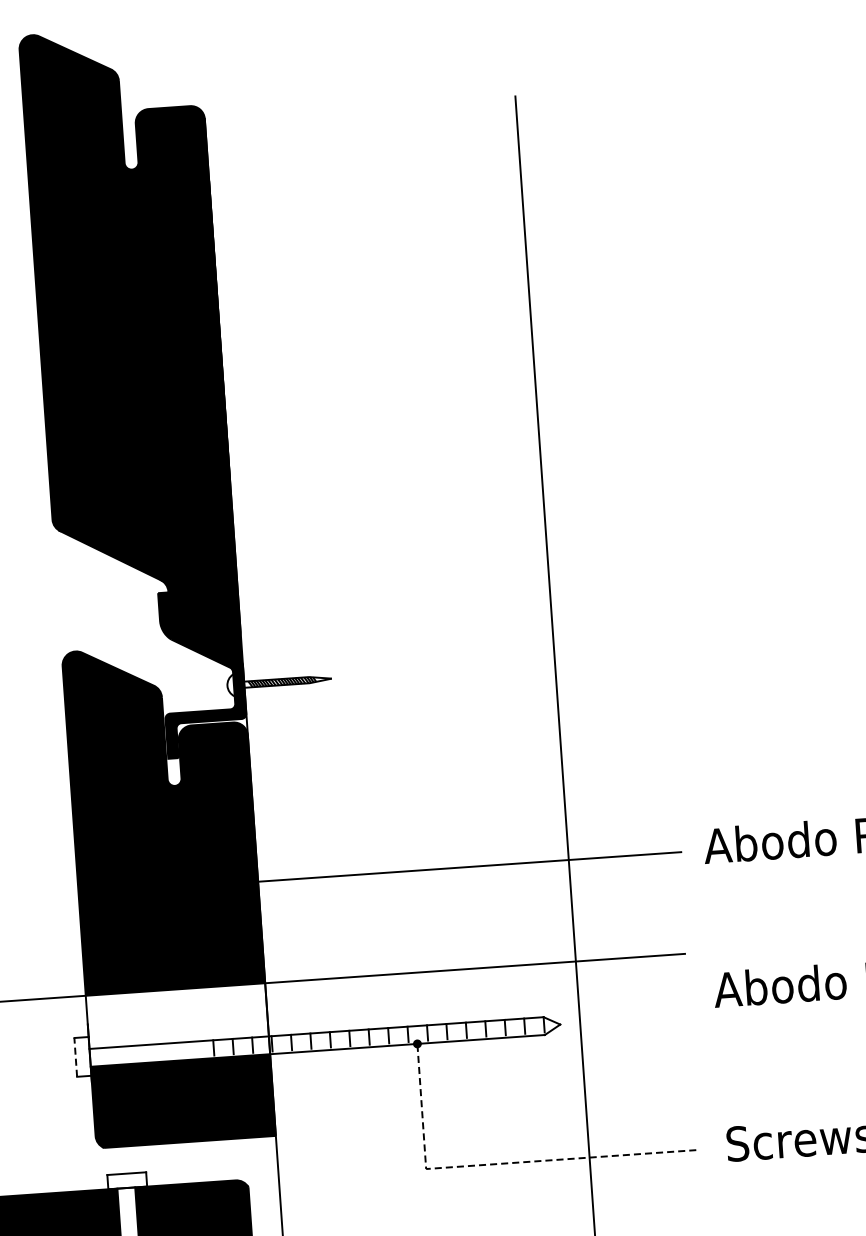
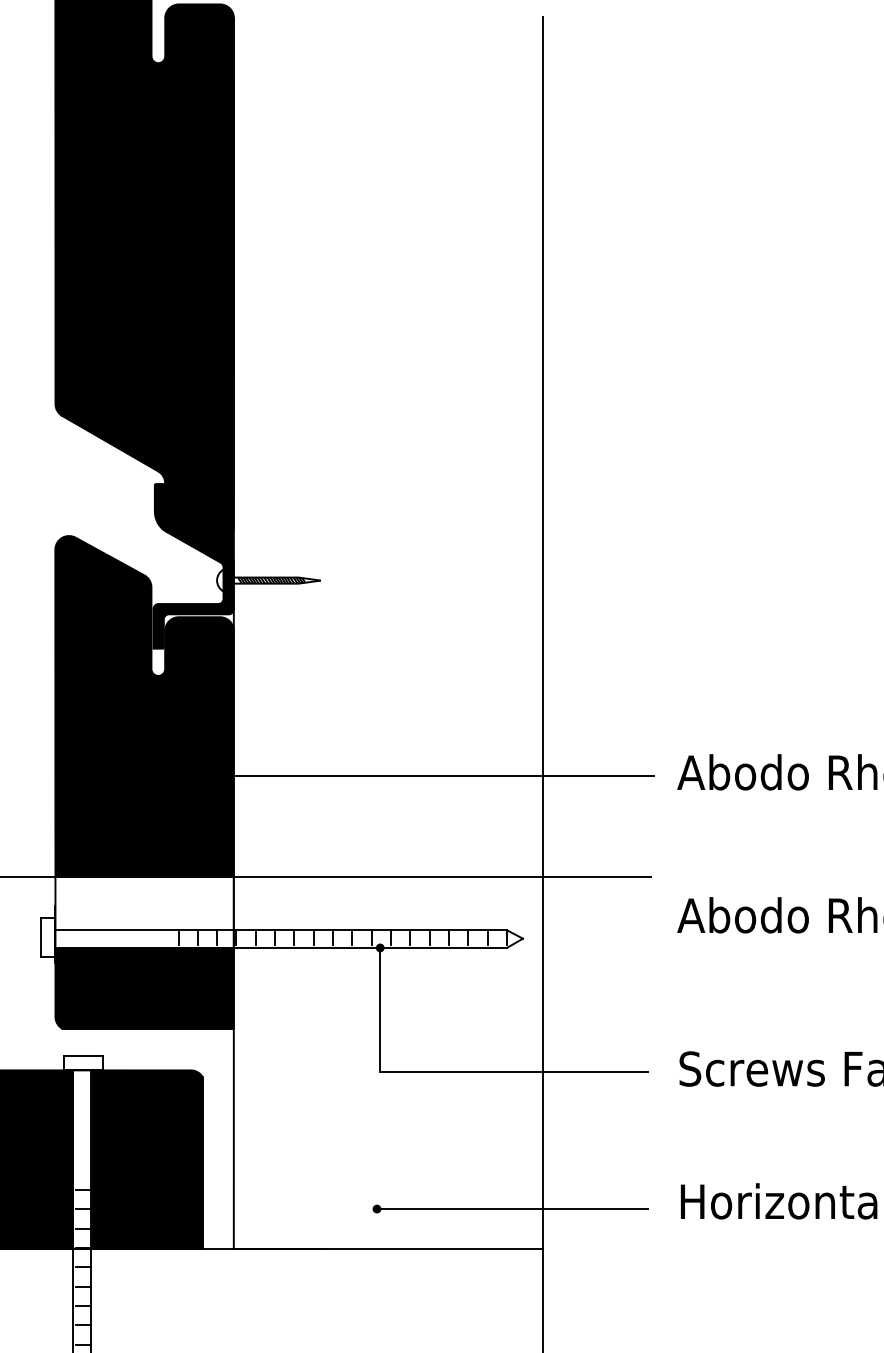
line: (75, 1057) -> (41, 937), dashed -> solid
line: (497, 1164) -> (451, 1072), dashed -> solid

